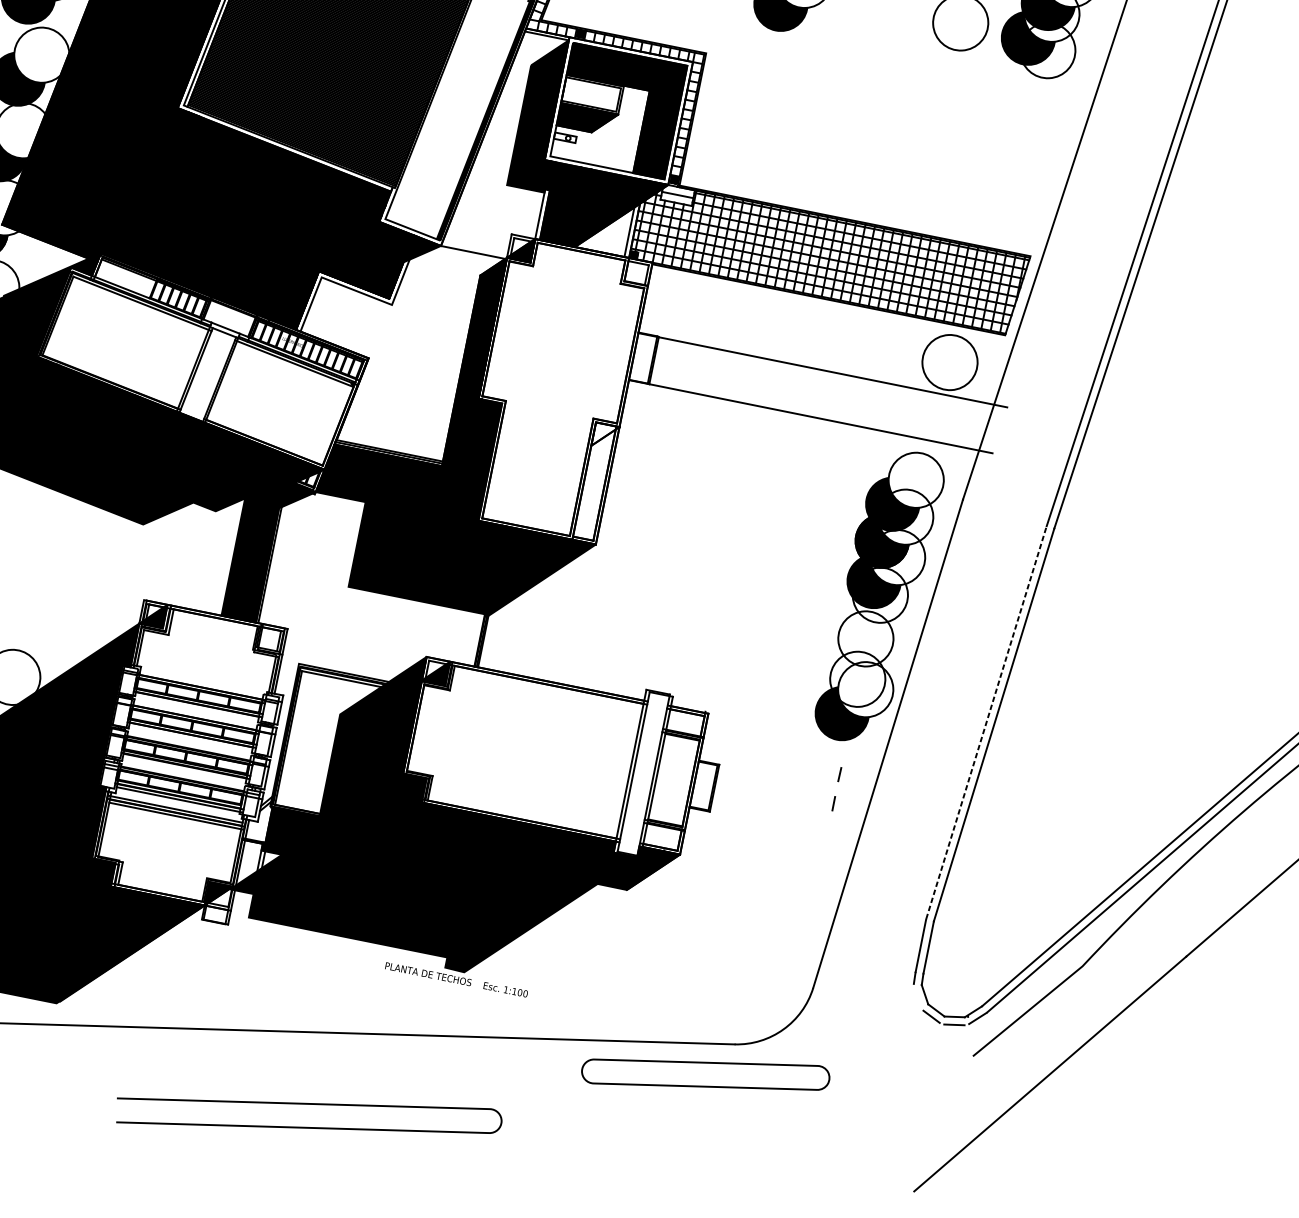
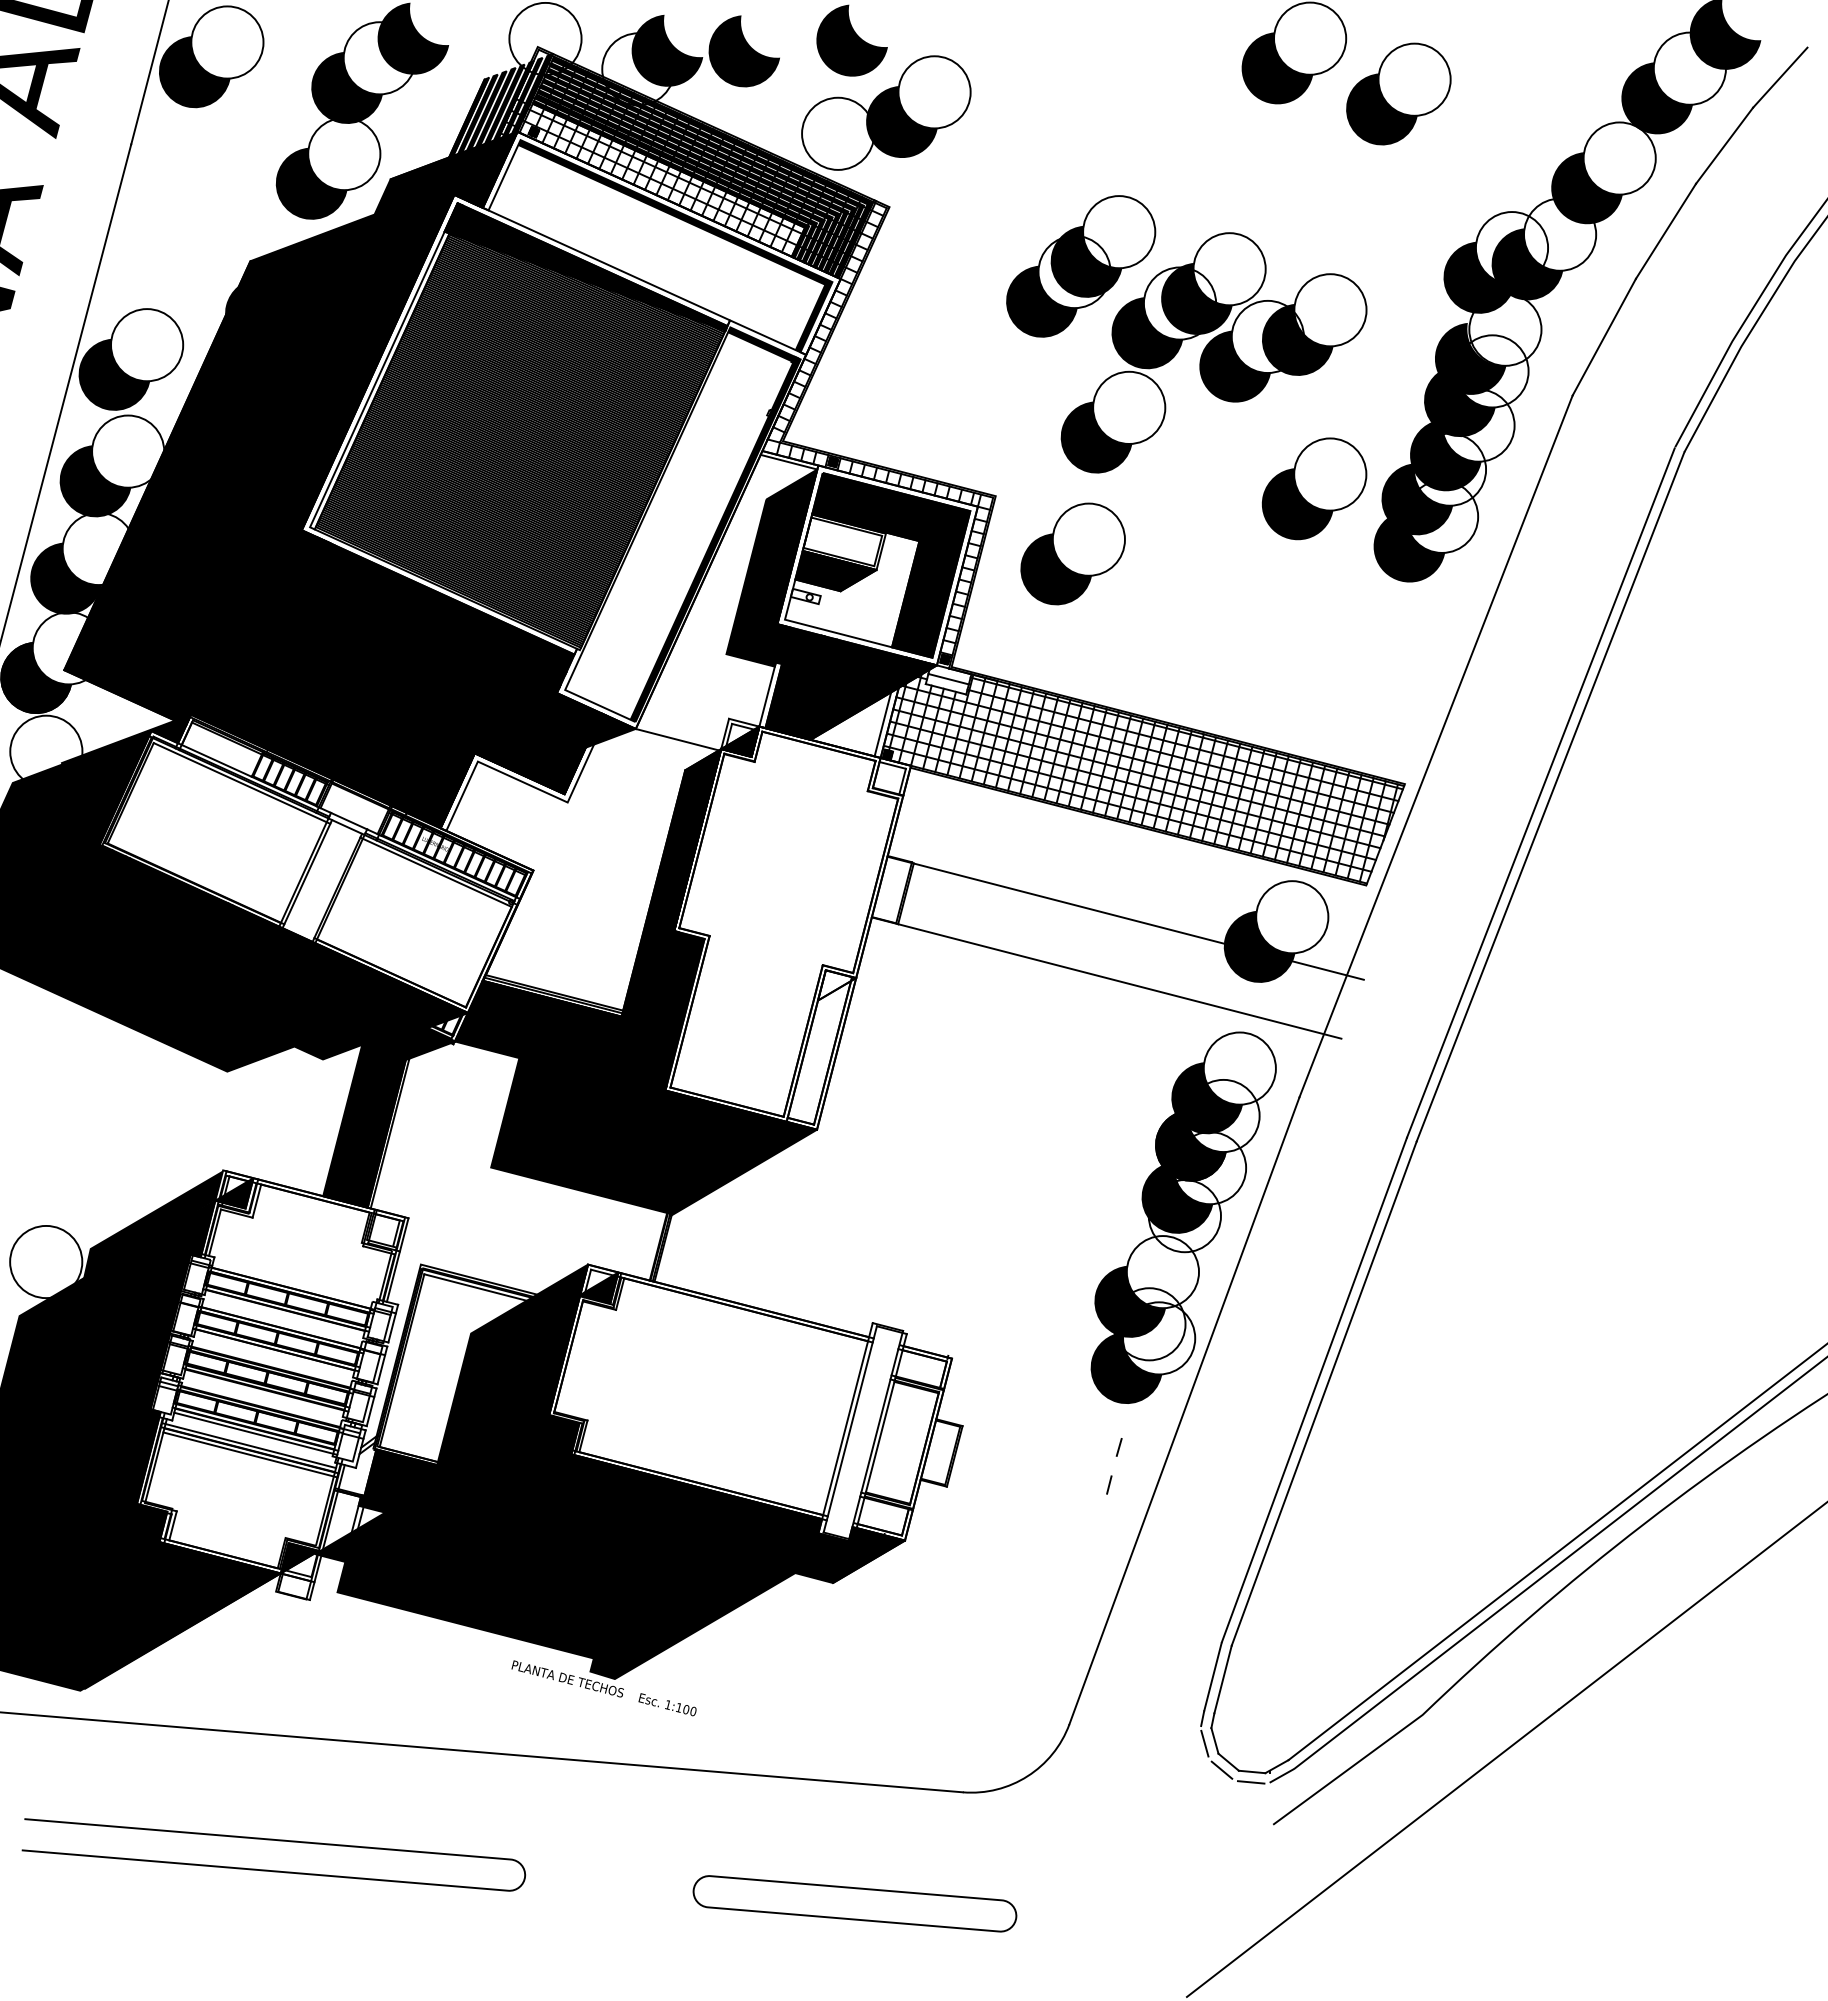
fill: (936, 47) -> (1297, 504), added
fill: (1024, 74) -> (1409, 546), added
part: (767, 93) -> (1072, 553), added
fill: (926, 386) -> (1259, 946), added
fill: (92, 645) -> (152, 1225), added
fill: (842, 662) -> (1130, 1301), added
line: (986, 722) -> (1314, 1389), dashed -> solid
line: (917, 997) -> (1204, 1743), added
part: (705, 1074) -> (854, 1903), moved
curve: (311, 1104) -> (278, 1841), moved

